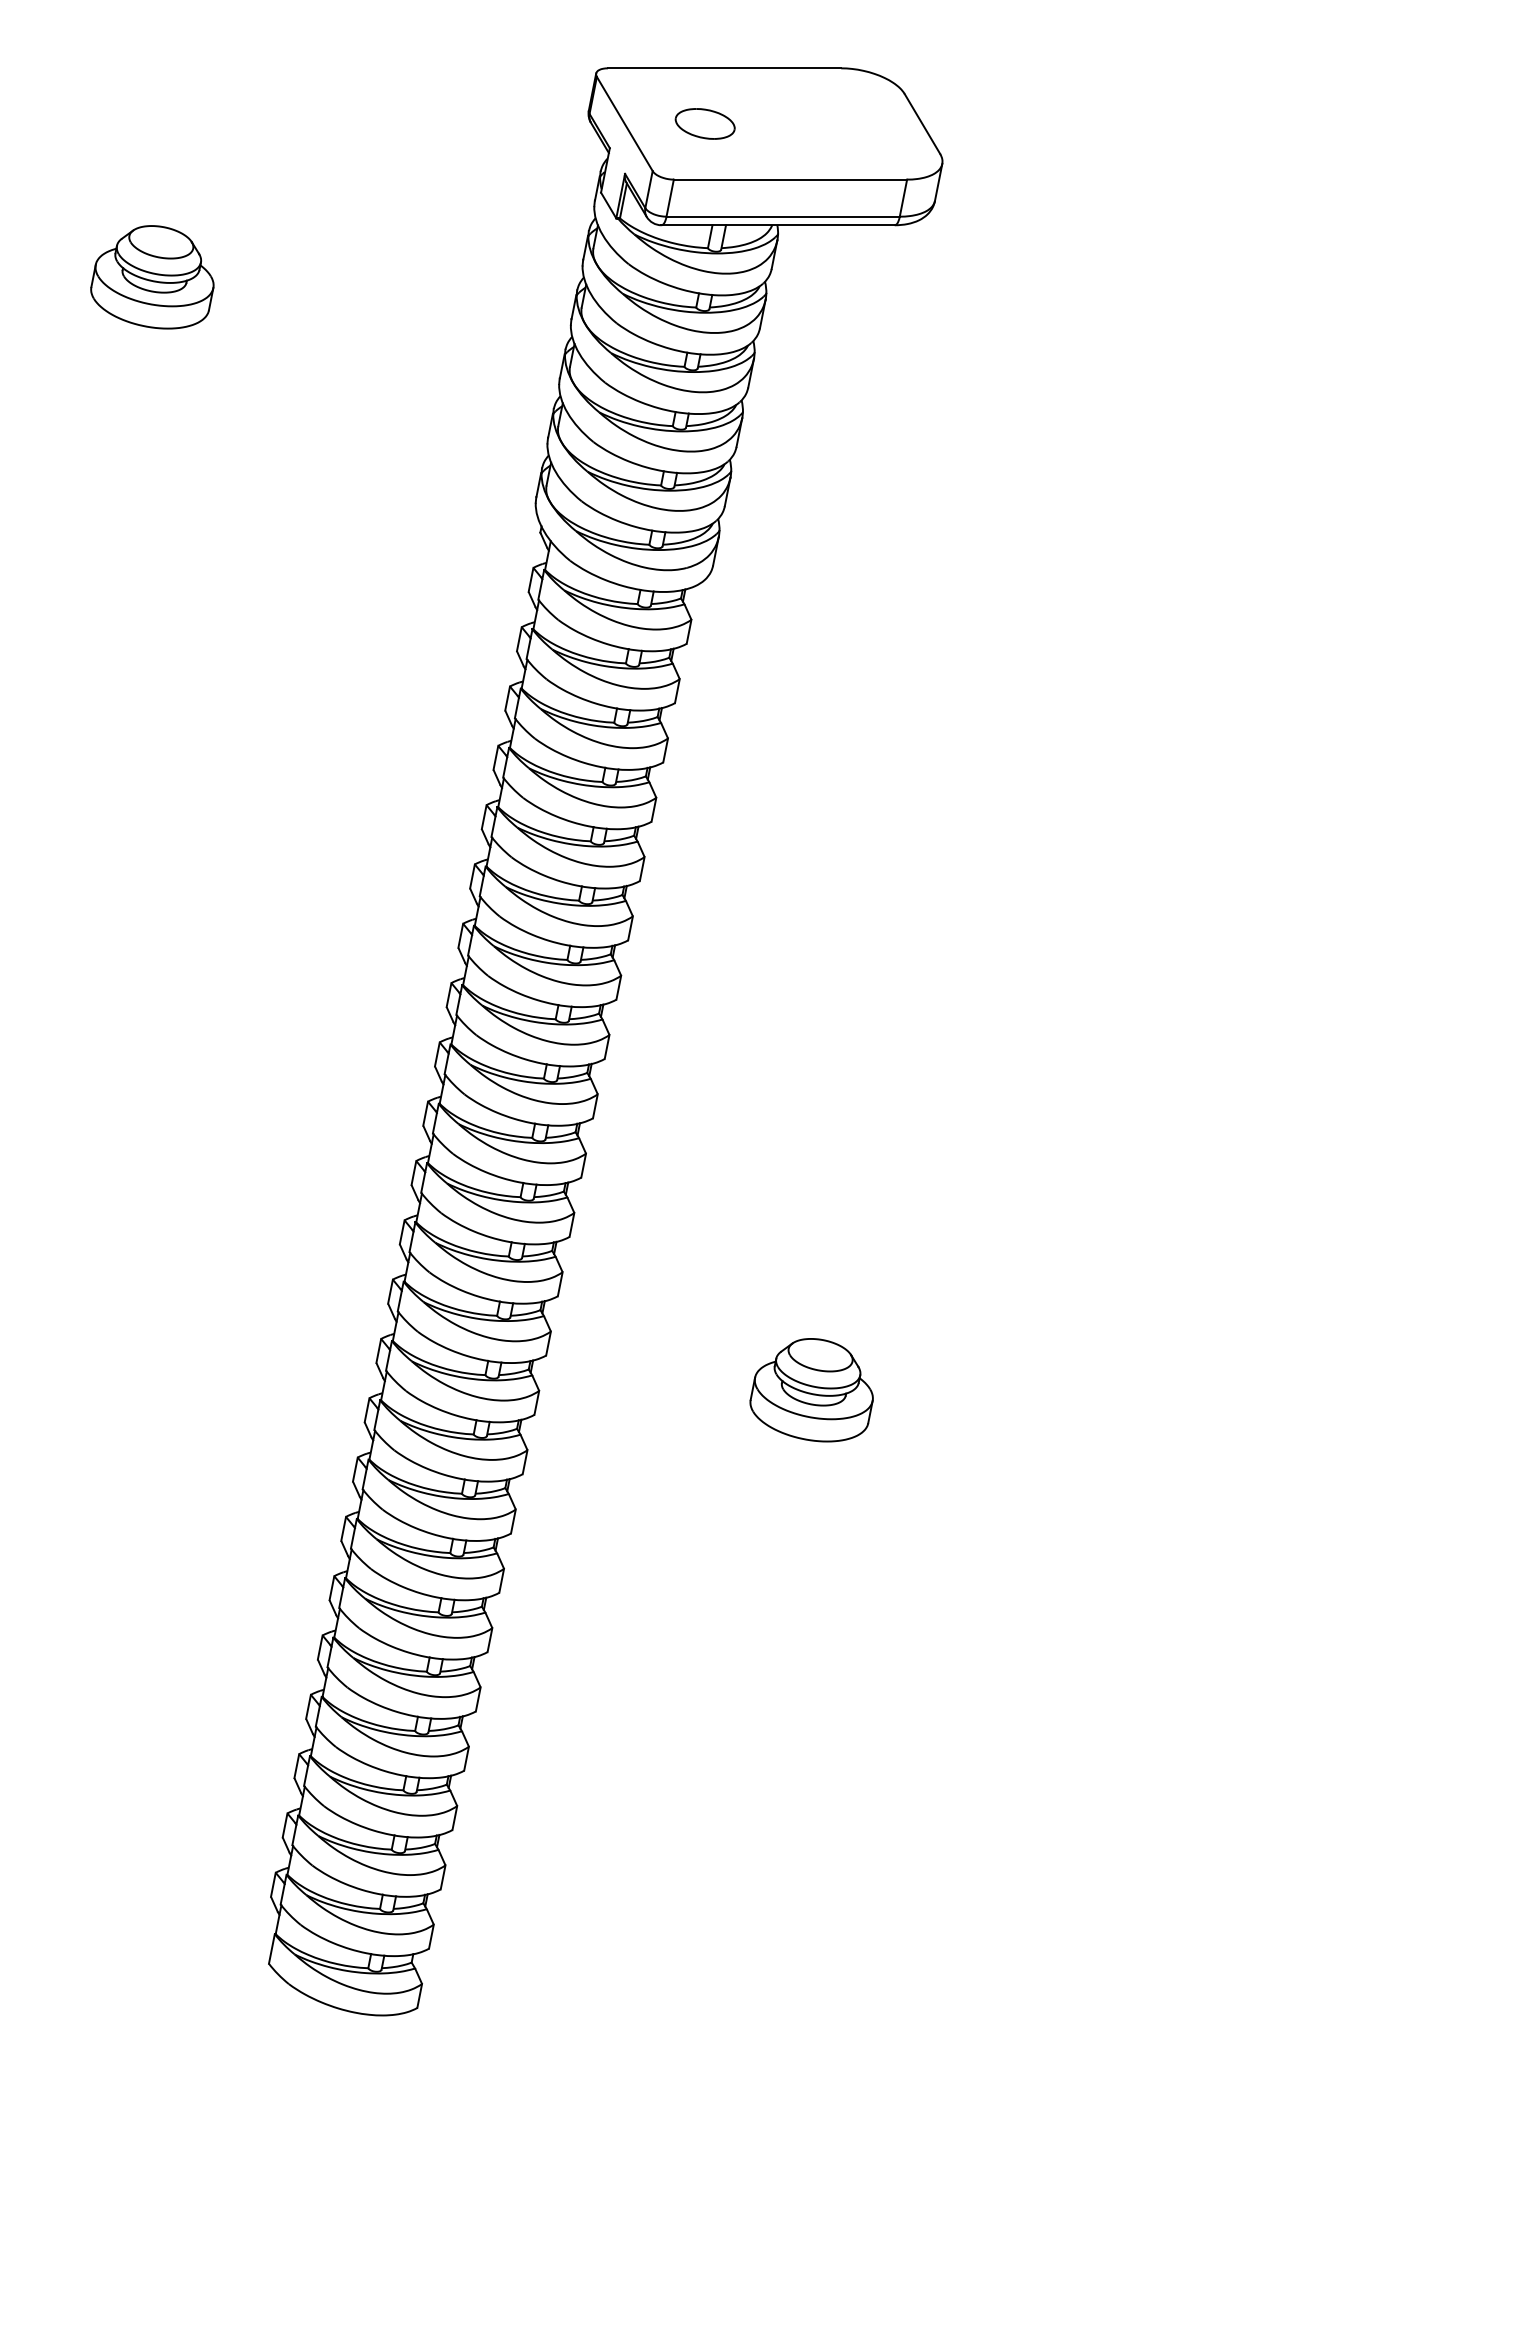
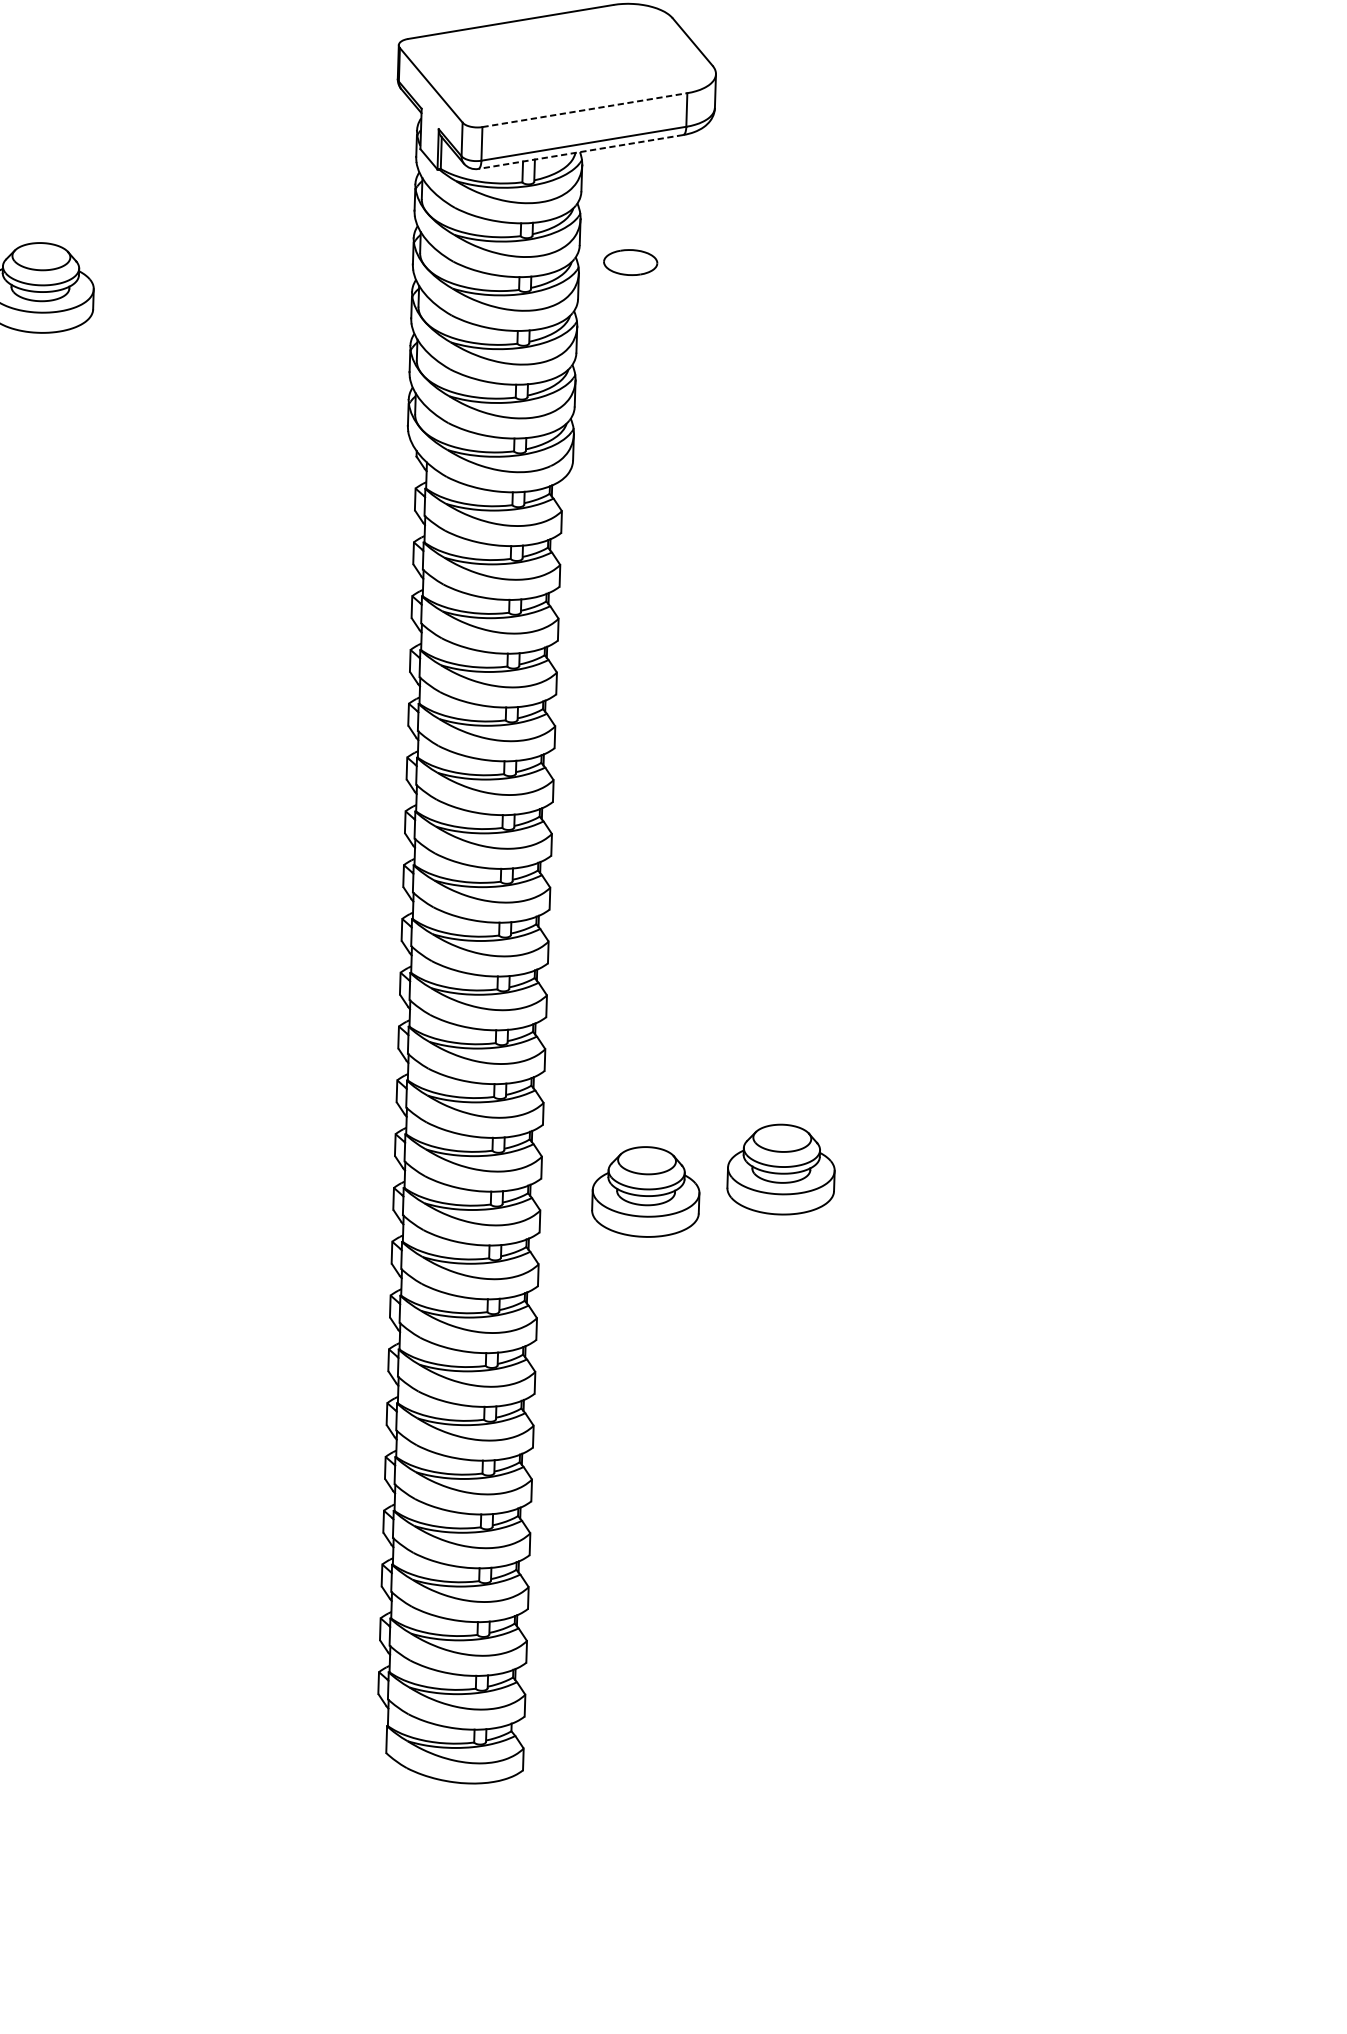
part: (704, 123) -> (629, 262), moved
line: (790, 179) -> (584, 110), solid -> dashed
line: (778, 225) -> (581, 152), solid -> dashed
part: (657, 1390) -> (644, 1193), added

